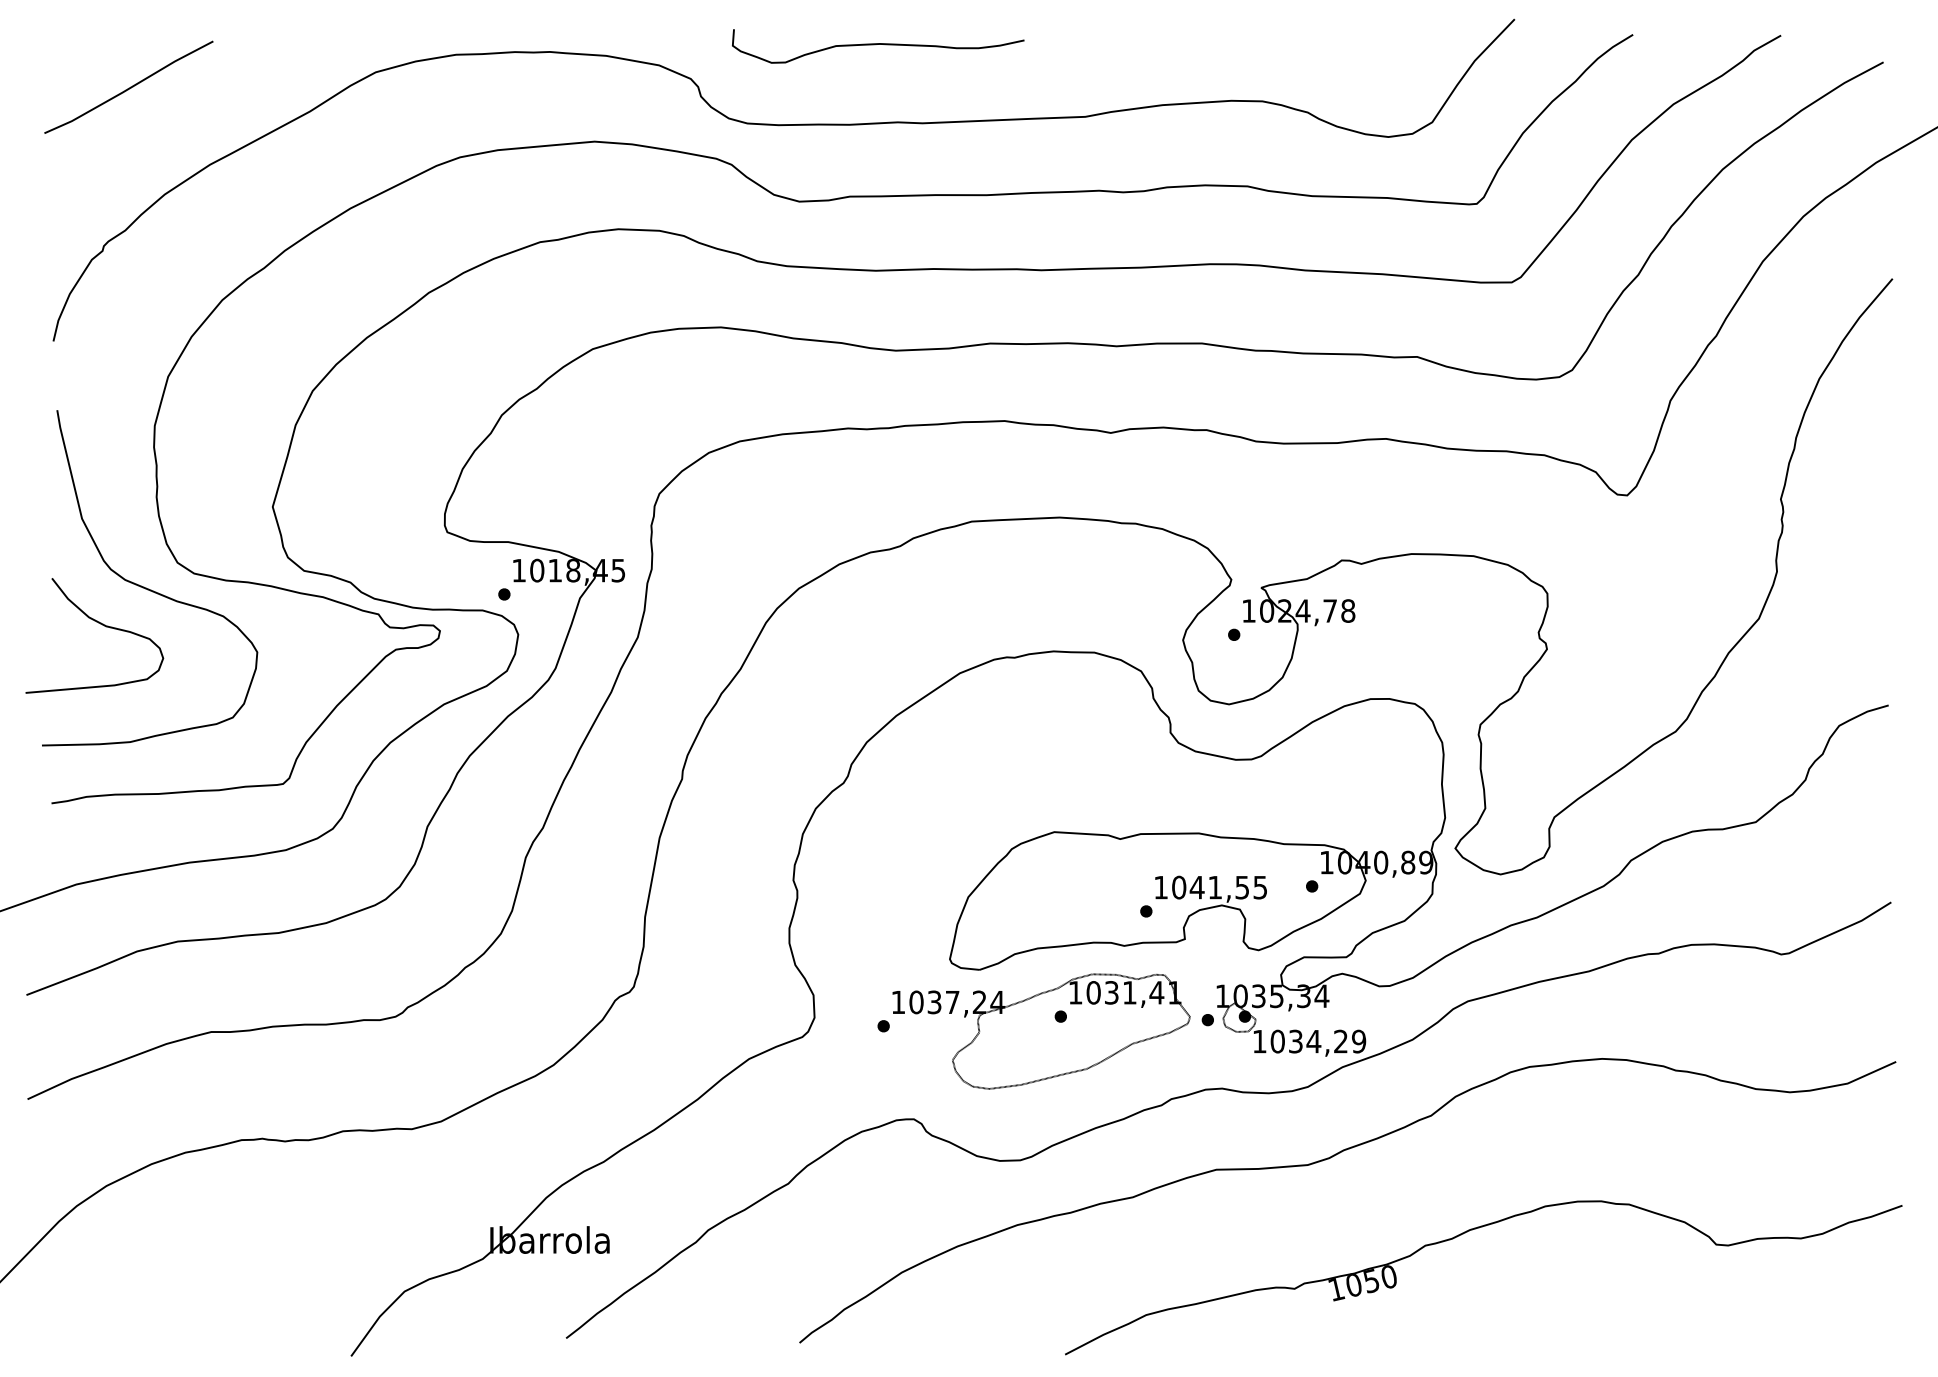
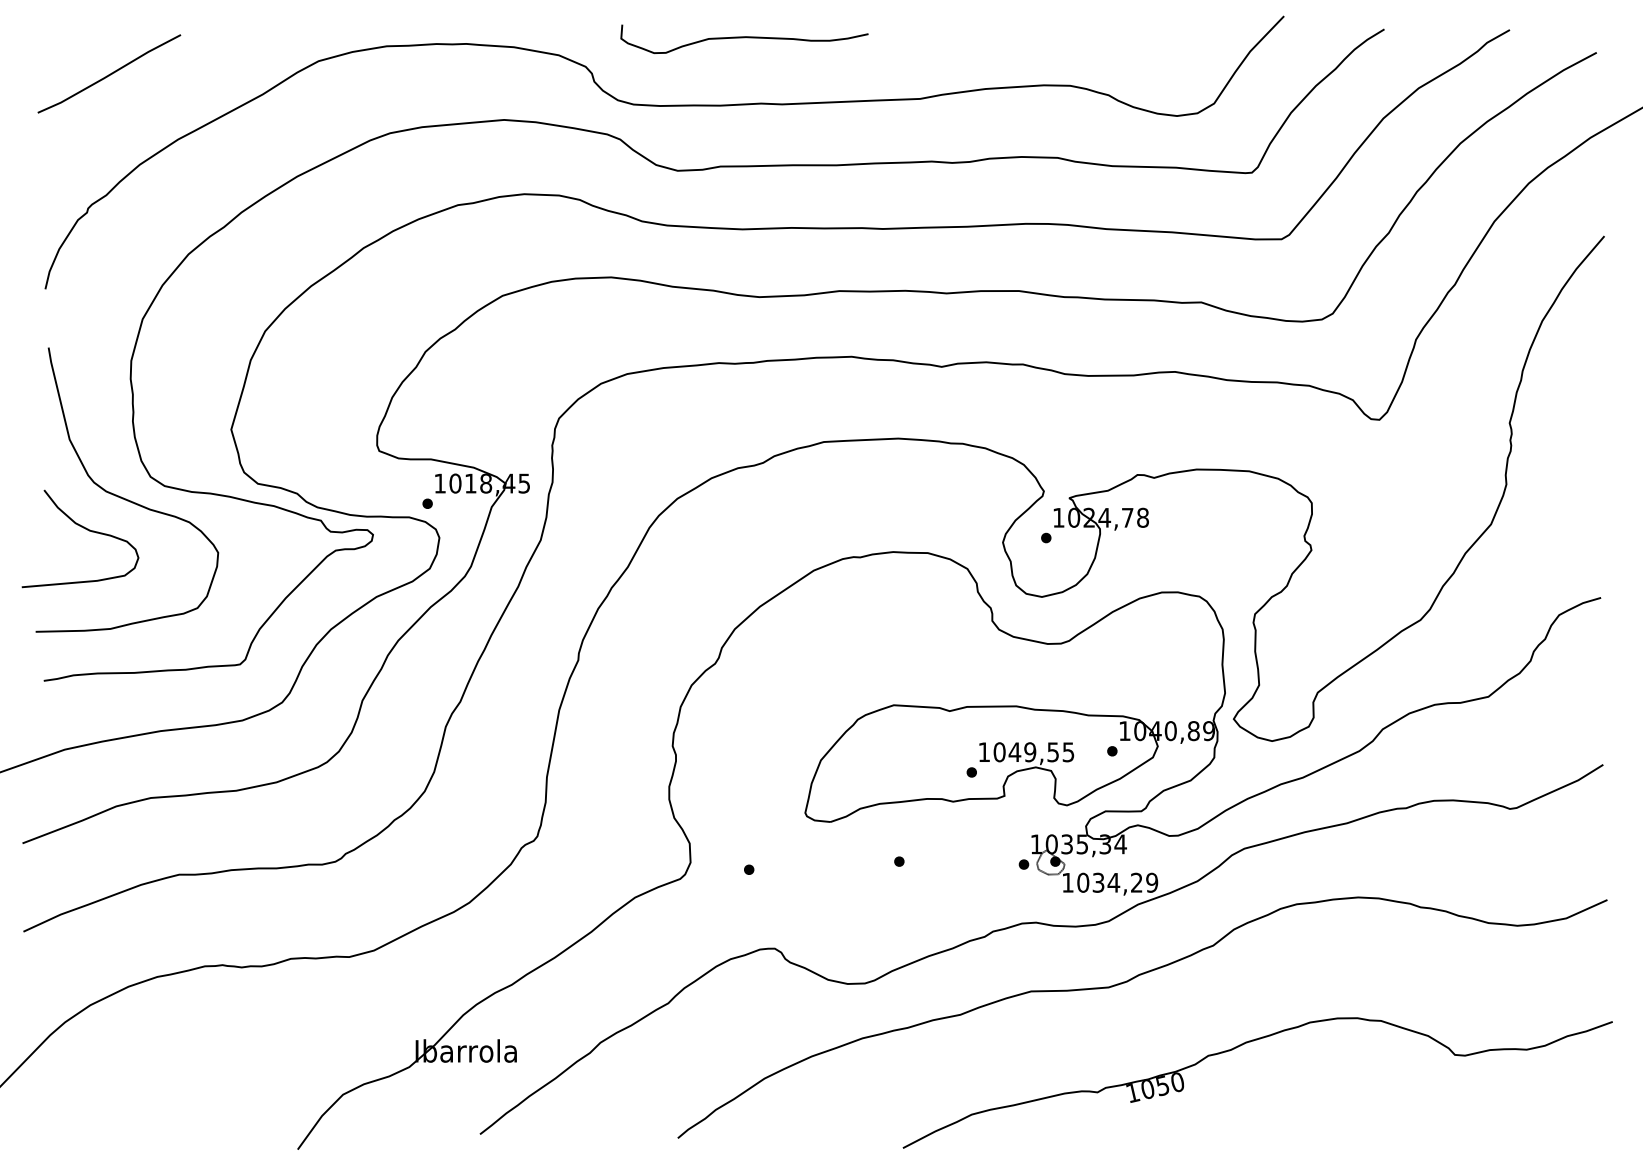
text: (1215, 887) -> (1030, 752), 1041,55 -> 1049,55
part: (1040, 1031) -> (882, 874), removed

